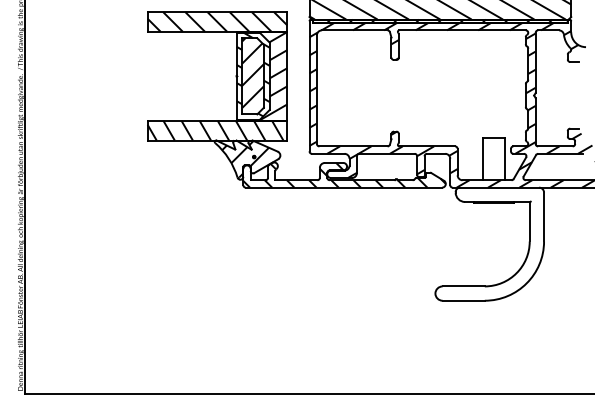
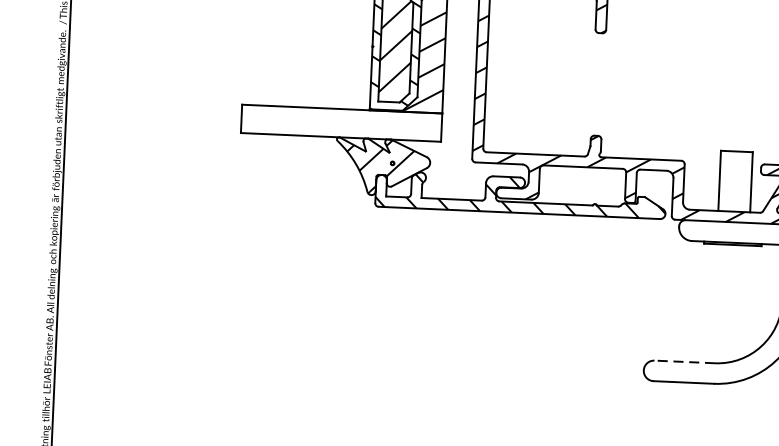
hatch: (215, 130) -> (338, 122), removed
line: (463, 286) -> (684, 362), solid -> dashed

